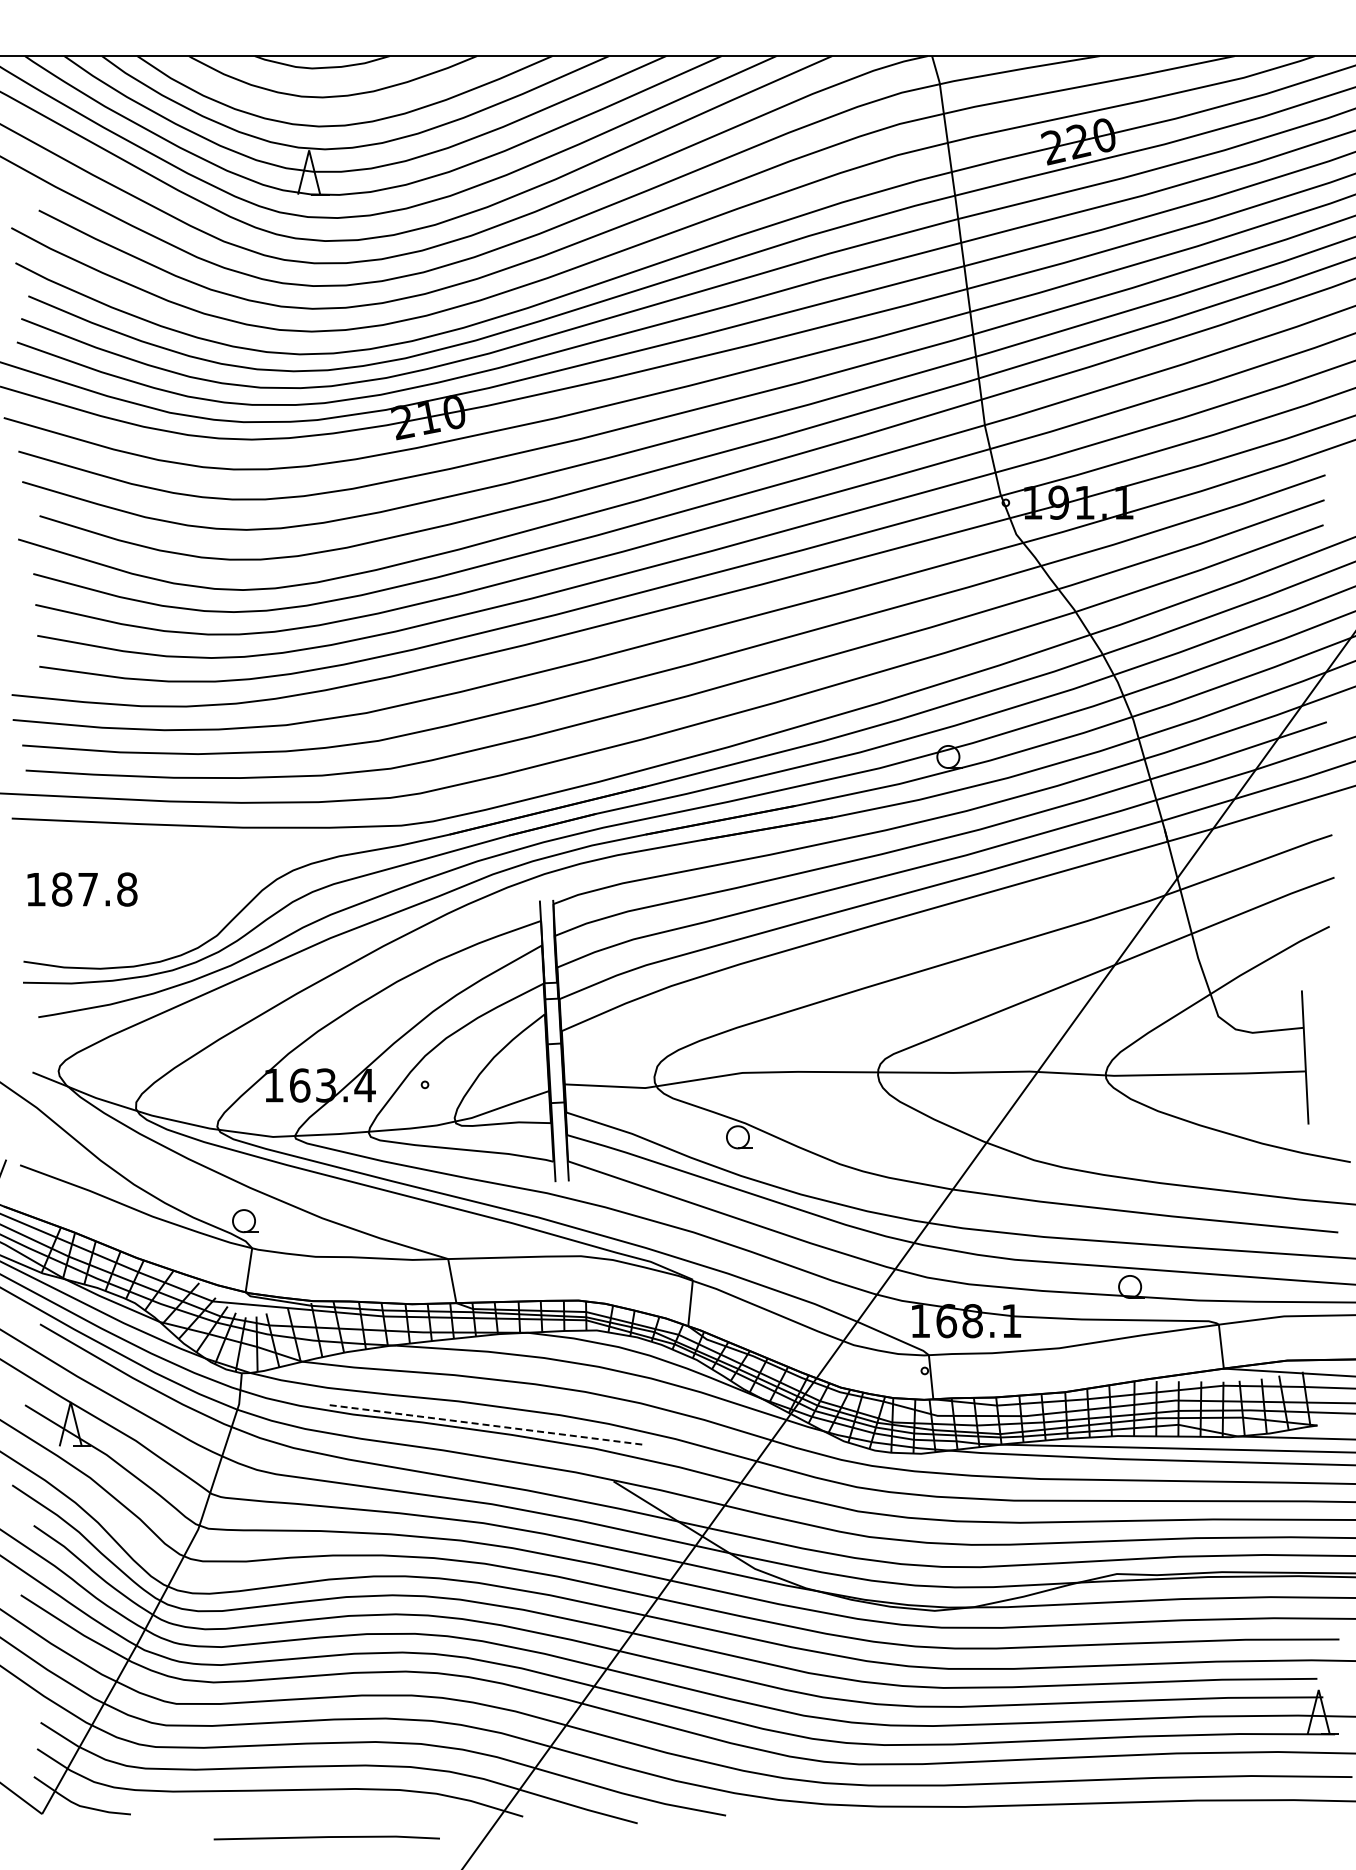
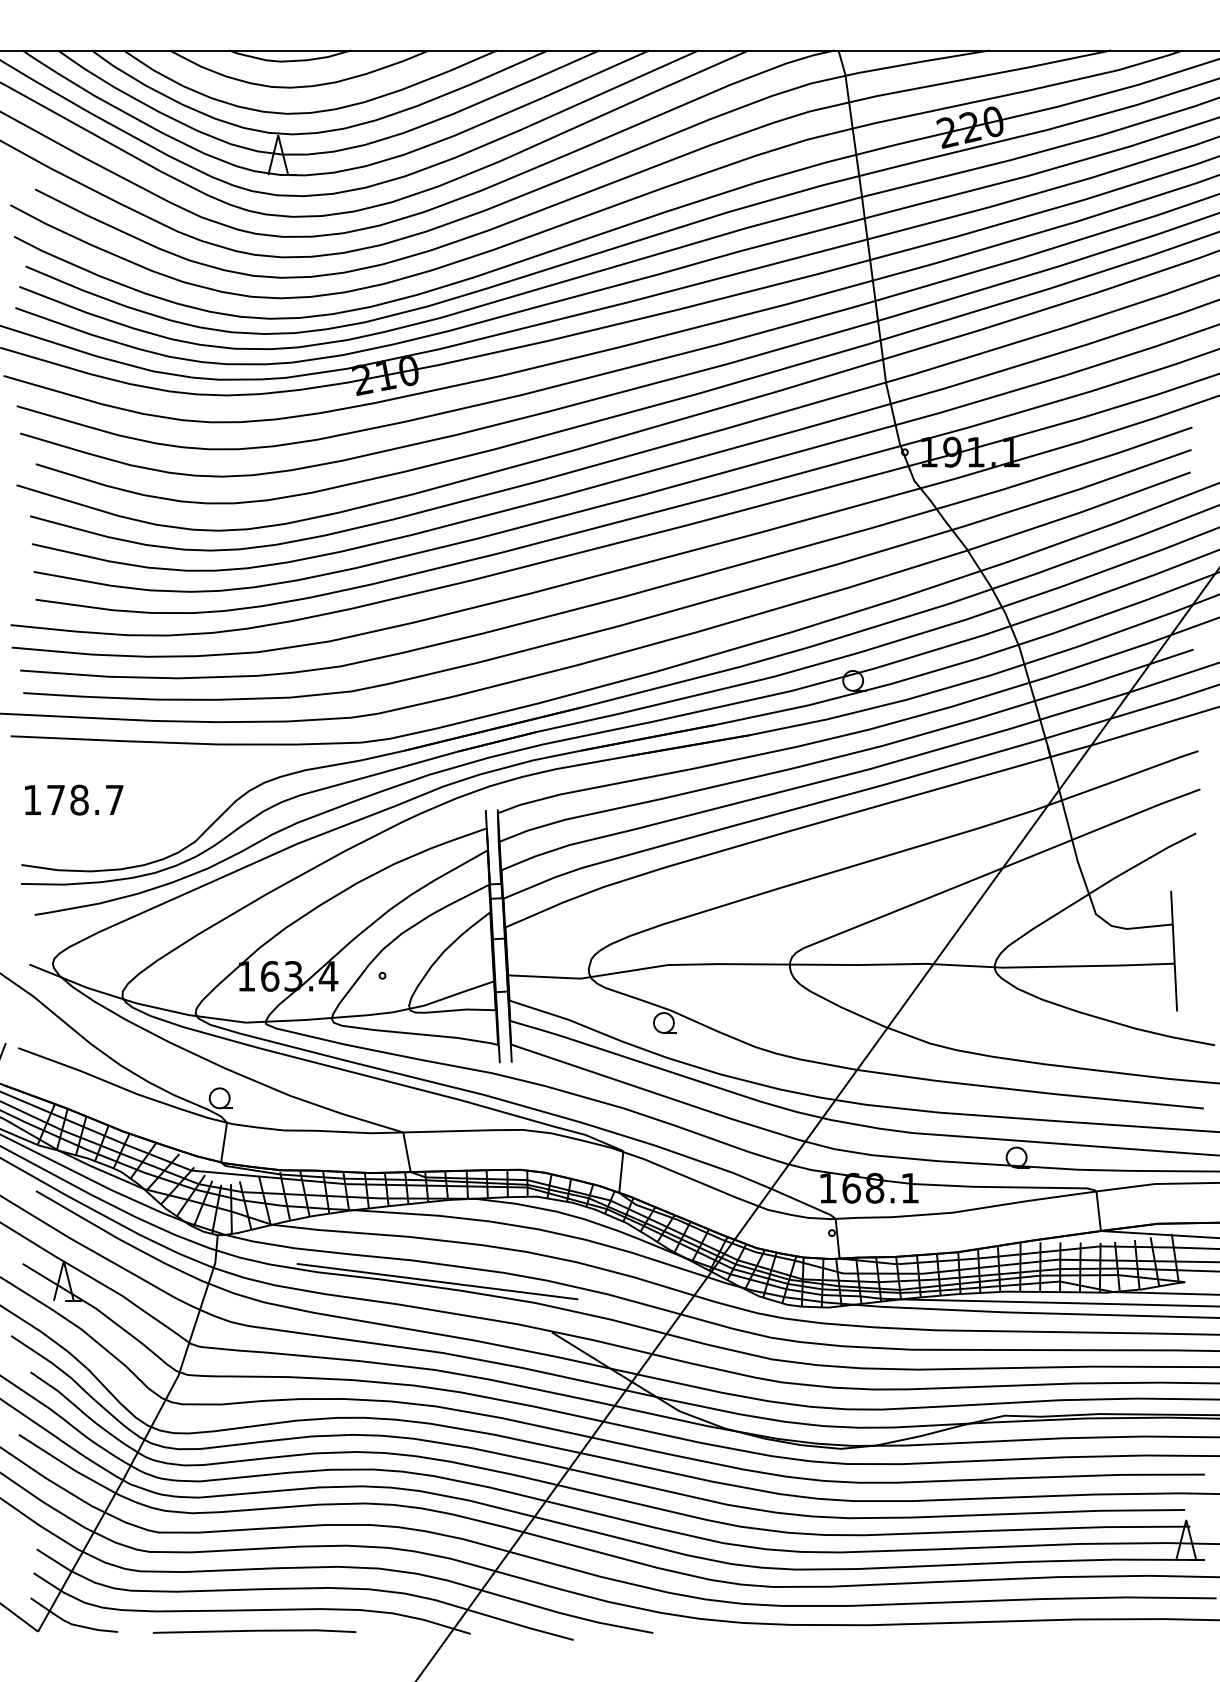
text: (94, 889) -> (85, 800), 187.8 -> 178.7
line: (486, 1424) -> (437, 1281), dashed -> solid
line: (326, 1837) -> (254, 1631), moved

